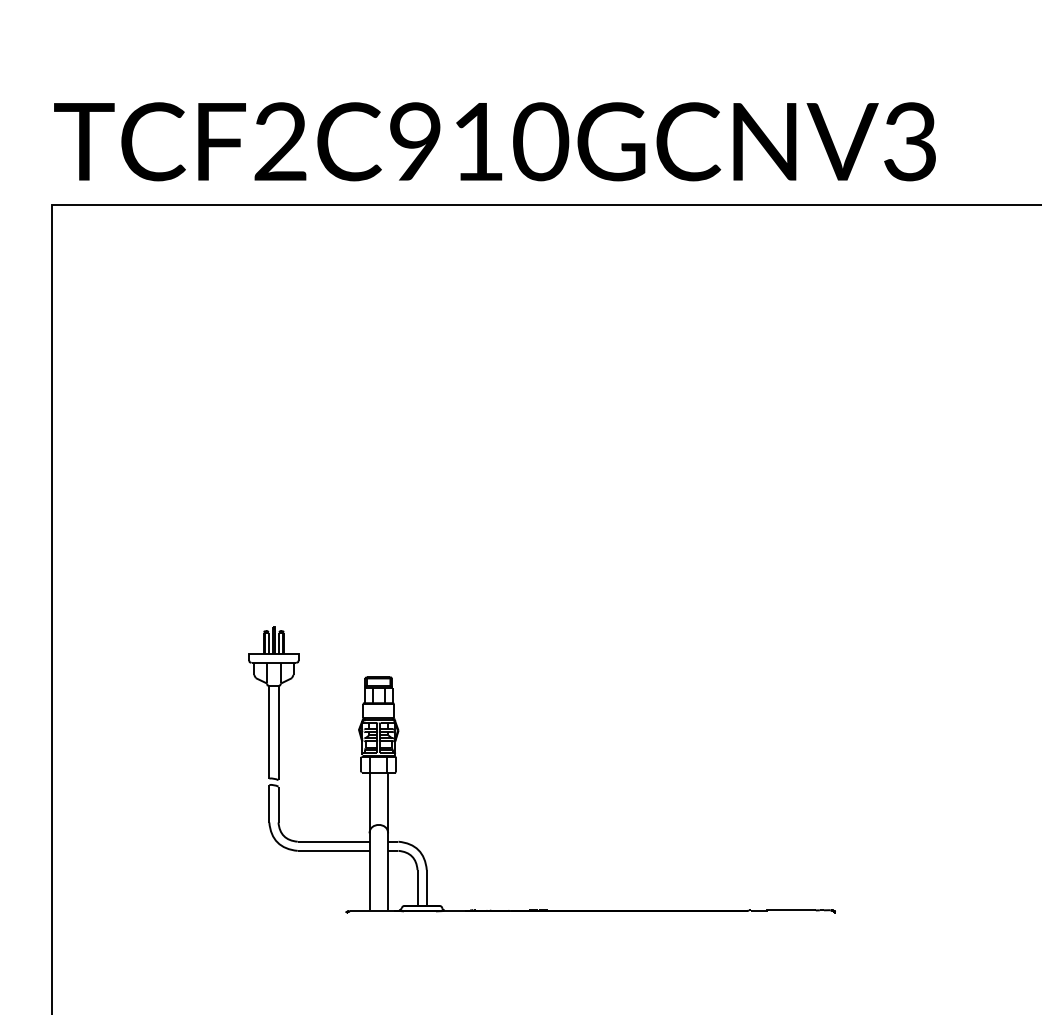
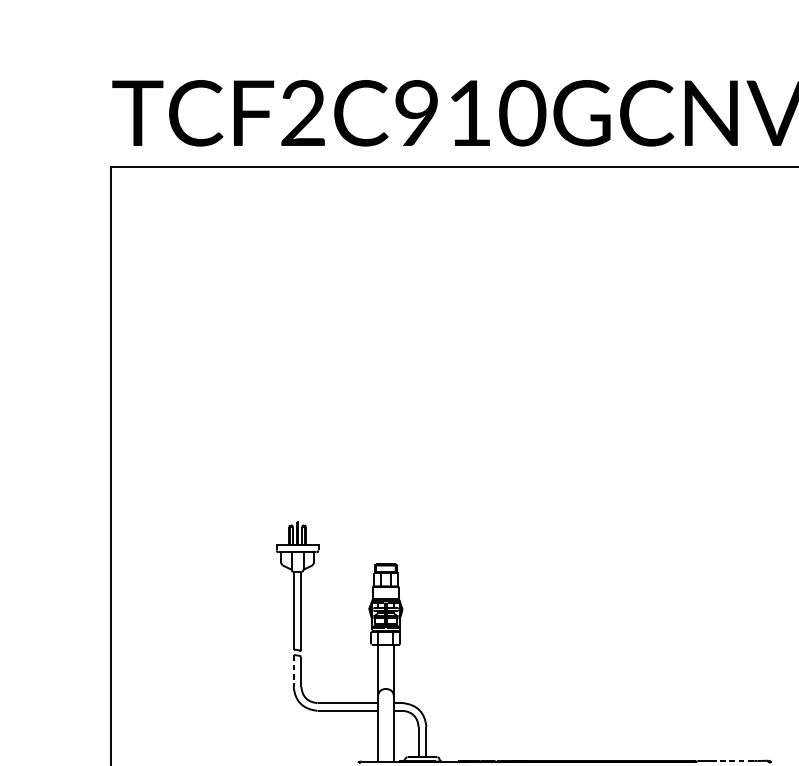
line: (269, 803) -> (293, 670), solid -> dashed
line: (791, 910) -> (733, 761), solid -> dashed

